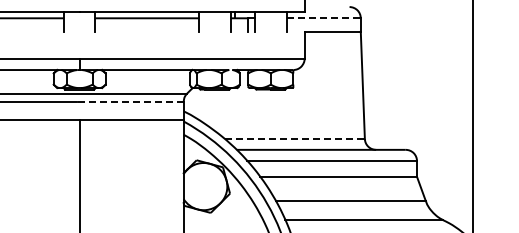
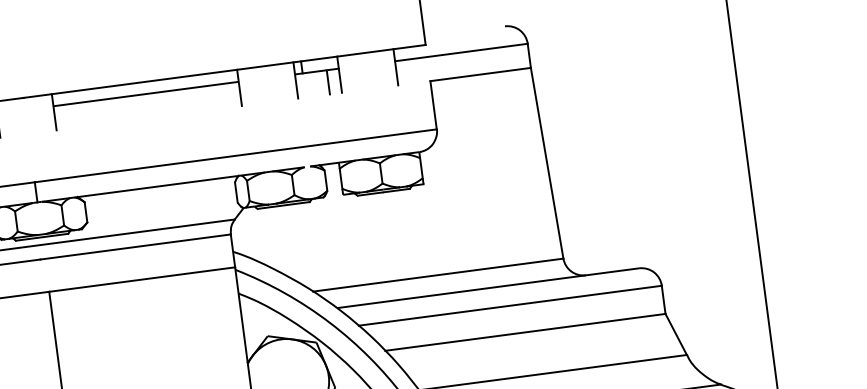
line: (324, 18) -> (462, 52), dashed -> solid
line: (129, 101) -> (133, 246), dashed -> solid
line: (295, 139) -> (439, 275), dashed -> solid

